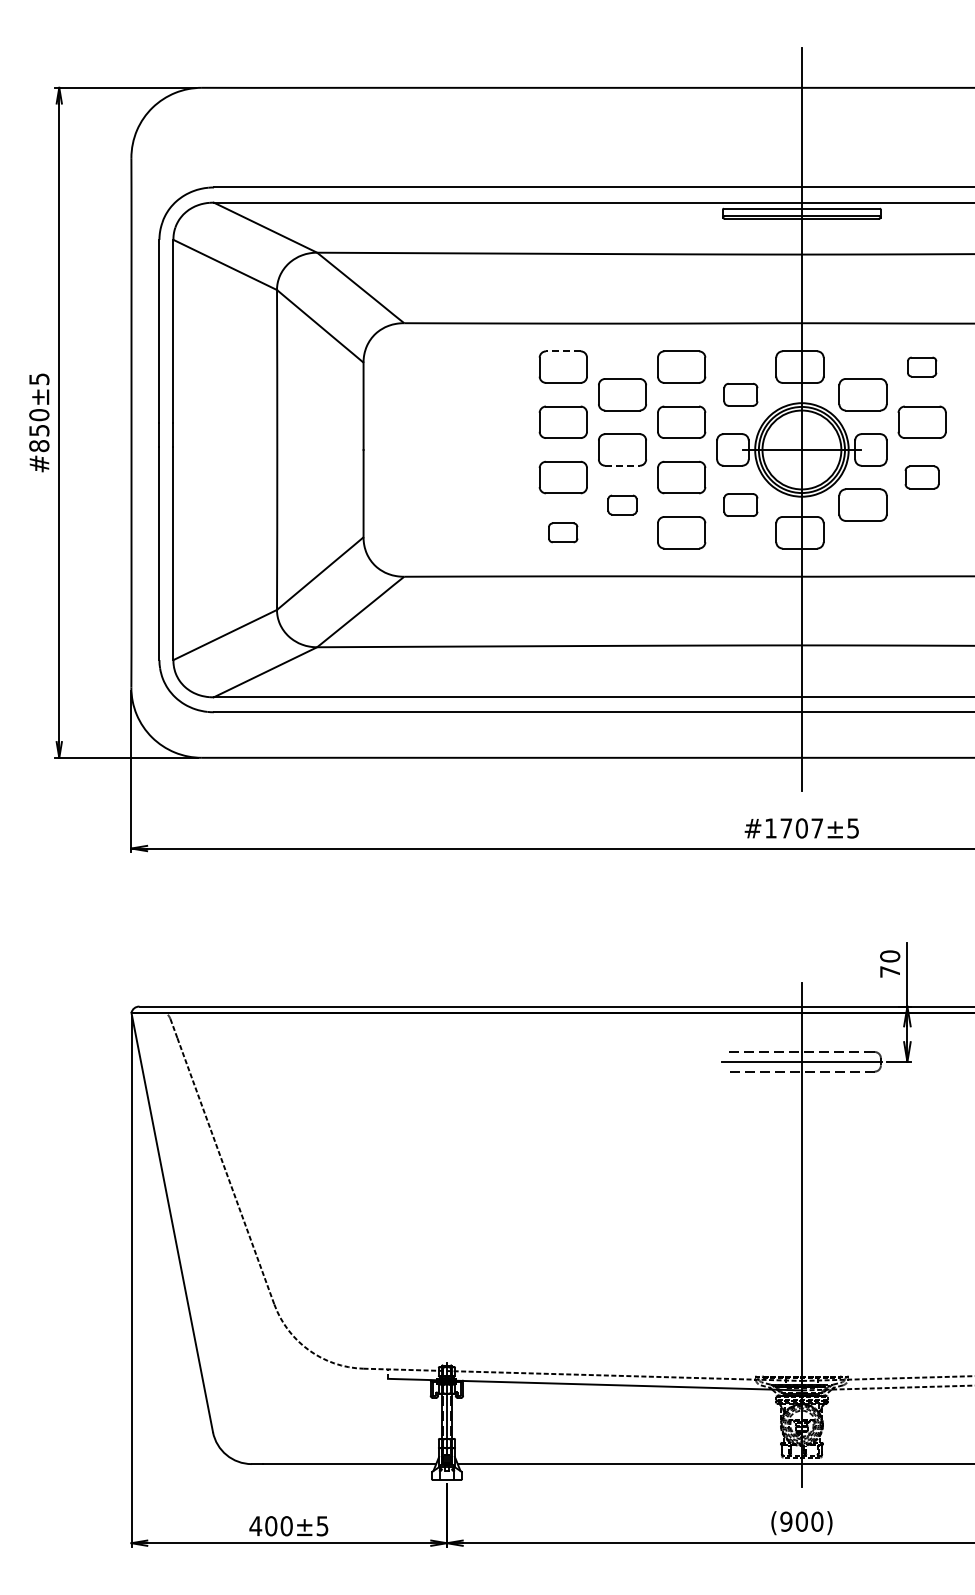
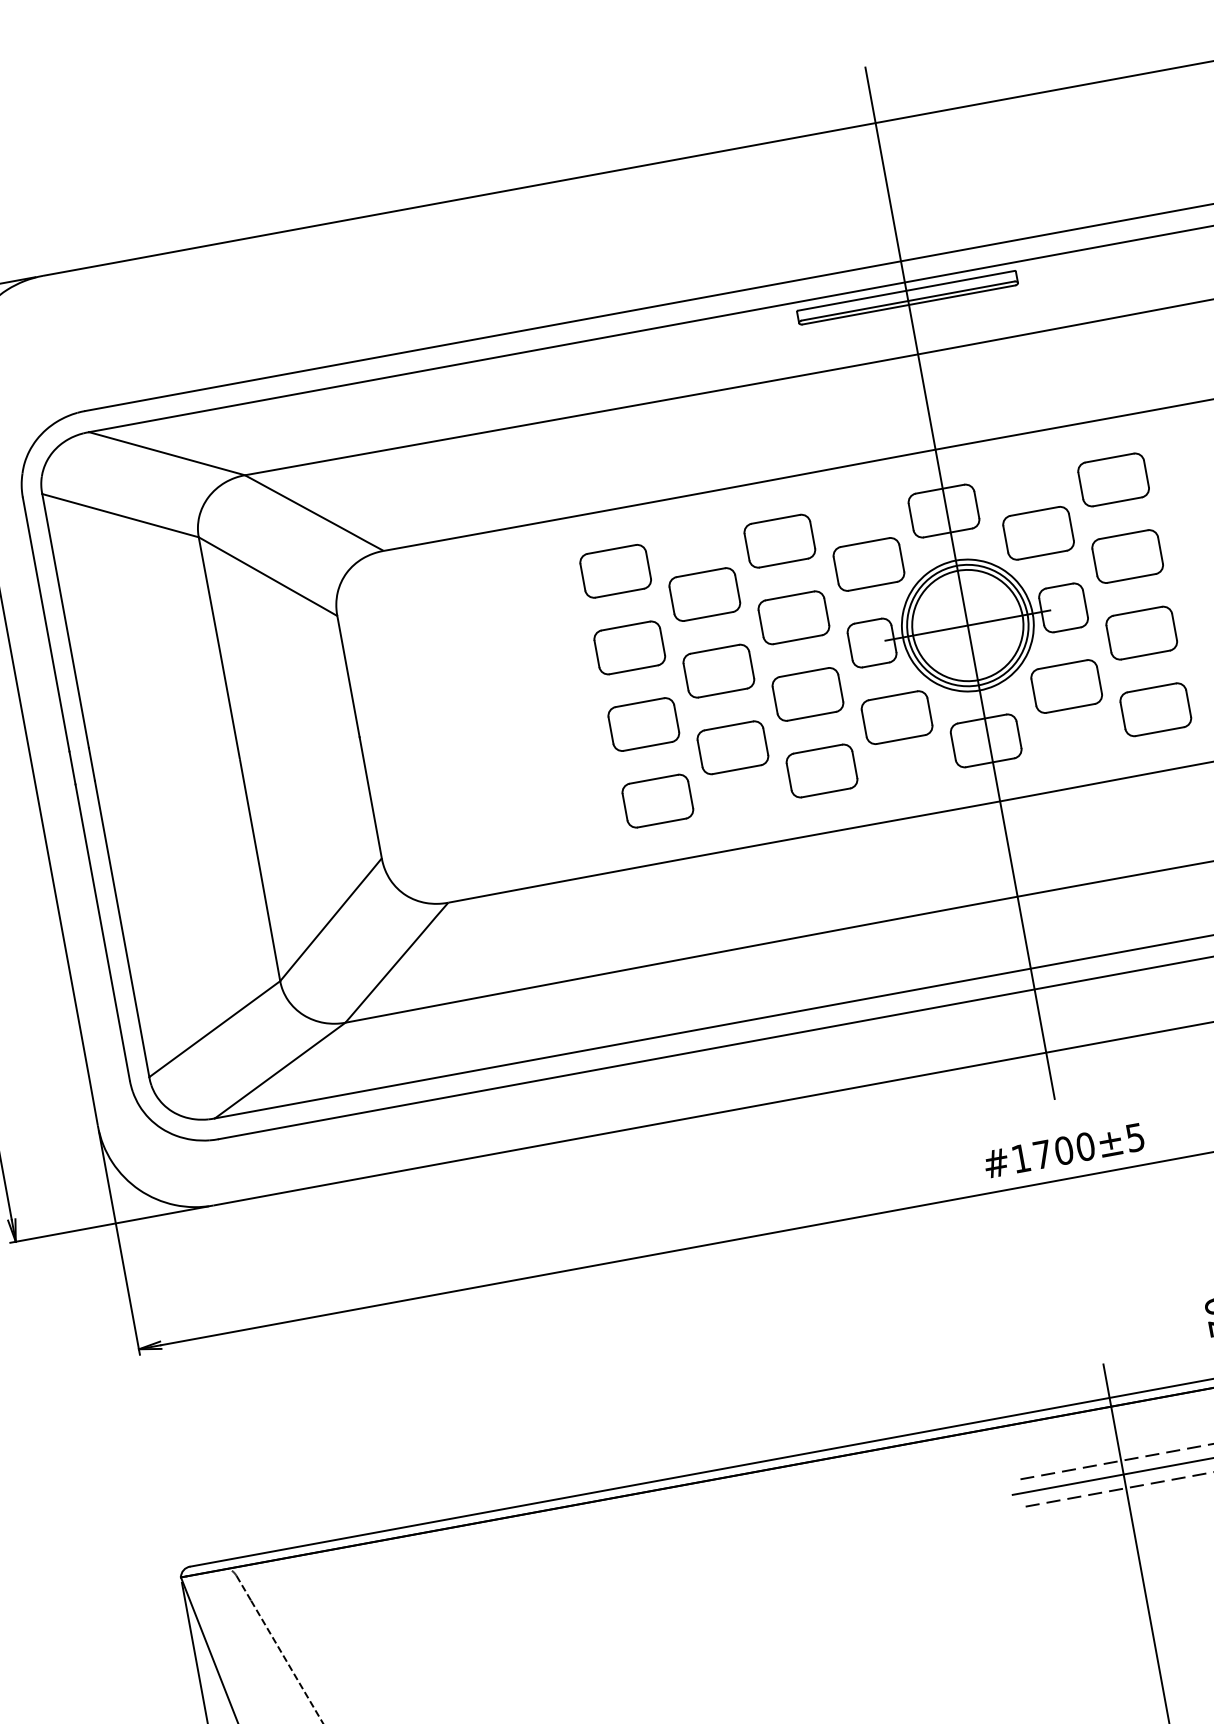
line: (562, 351) -> (610, 549), dashed -> solid
part: (921, 366) -> (1112, 479), size x1.67
part: (740, 394) -> (868, 564), size x1.43
line: (623, 465) -> (724, 692), dashed -> solid
part: (921, 477) -> (1140, 633), size x1.43
part: (622, 504) -> (732, 746), size x1.67
part: (740, 504) -> (896, 716), size x1.43
part: (562, 532) -> (656, 801), size x1.67
part: (921, 532) -> (1154, 709), added
text: (817, 828) -> (1085, 1146), #1707±5 -> #1700±5

